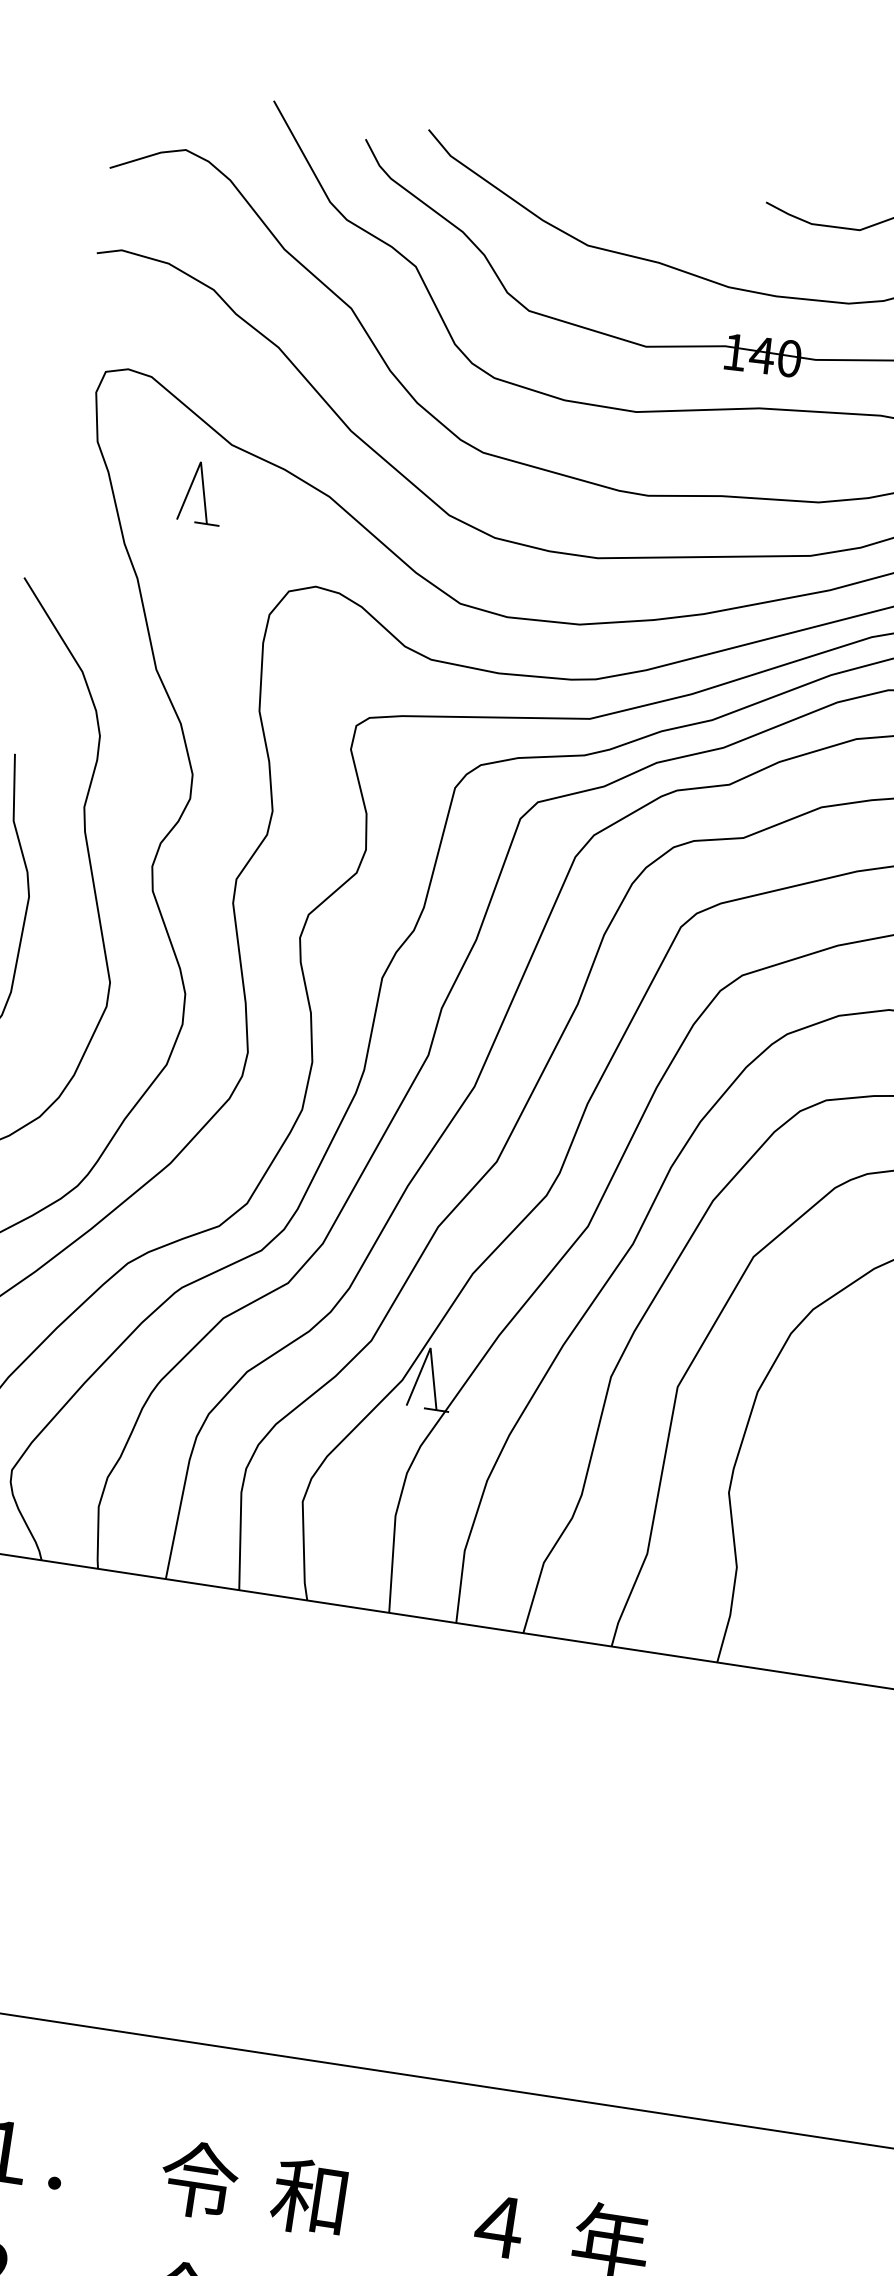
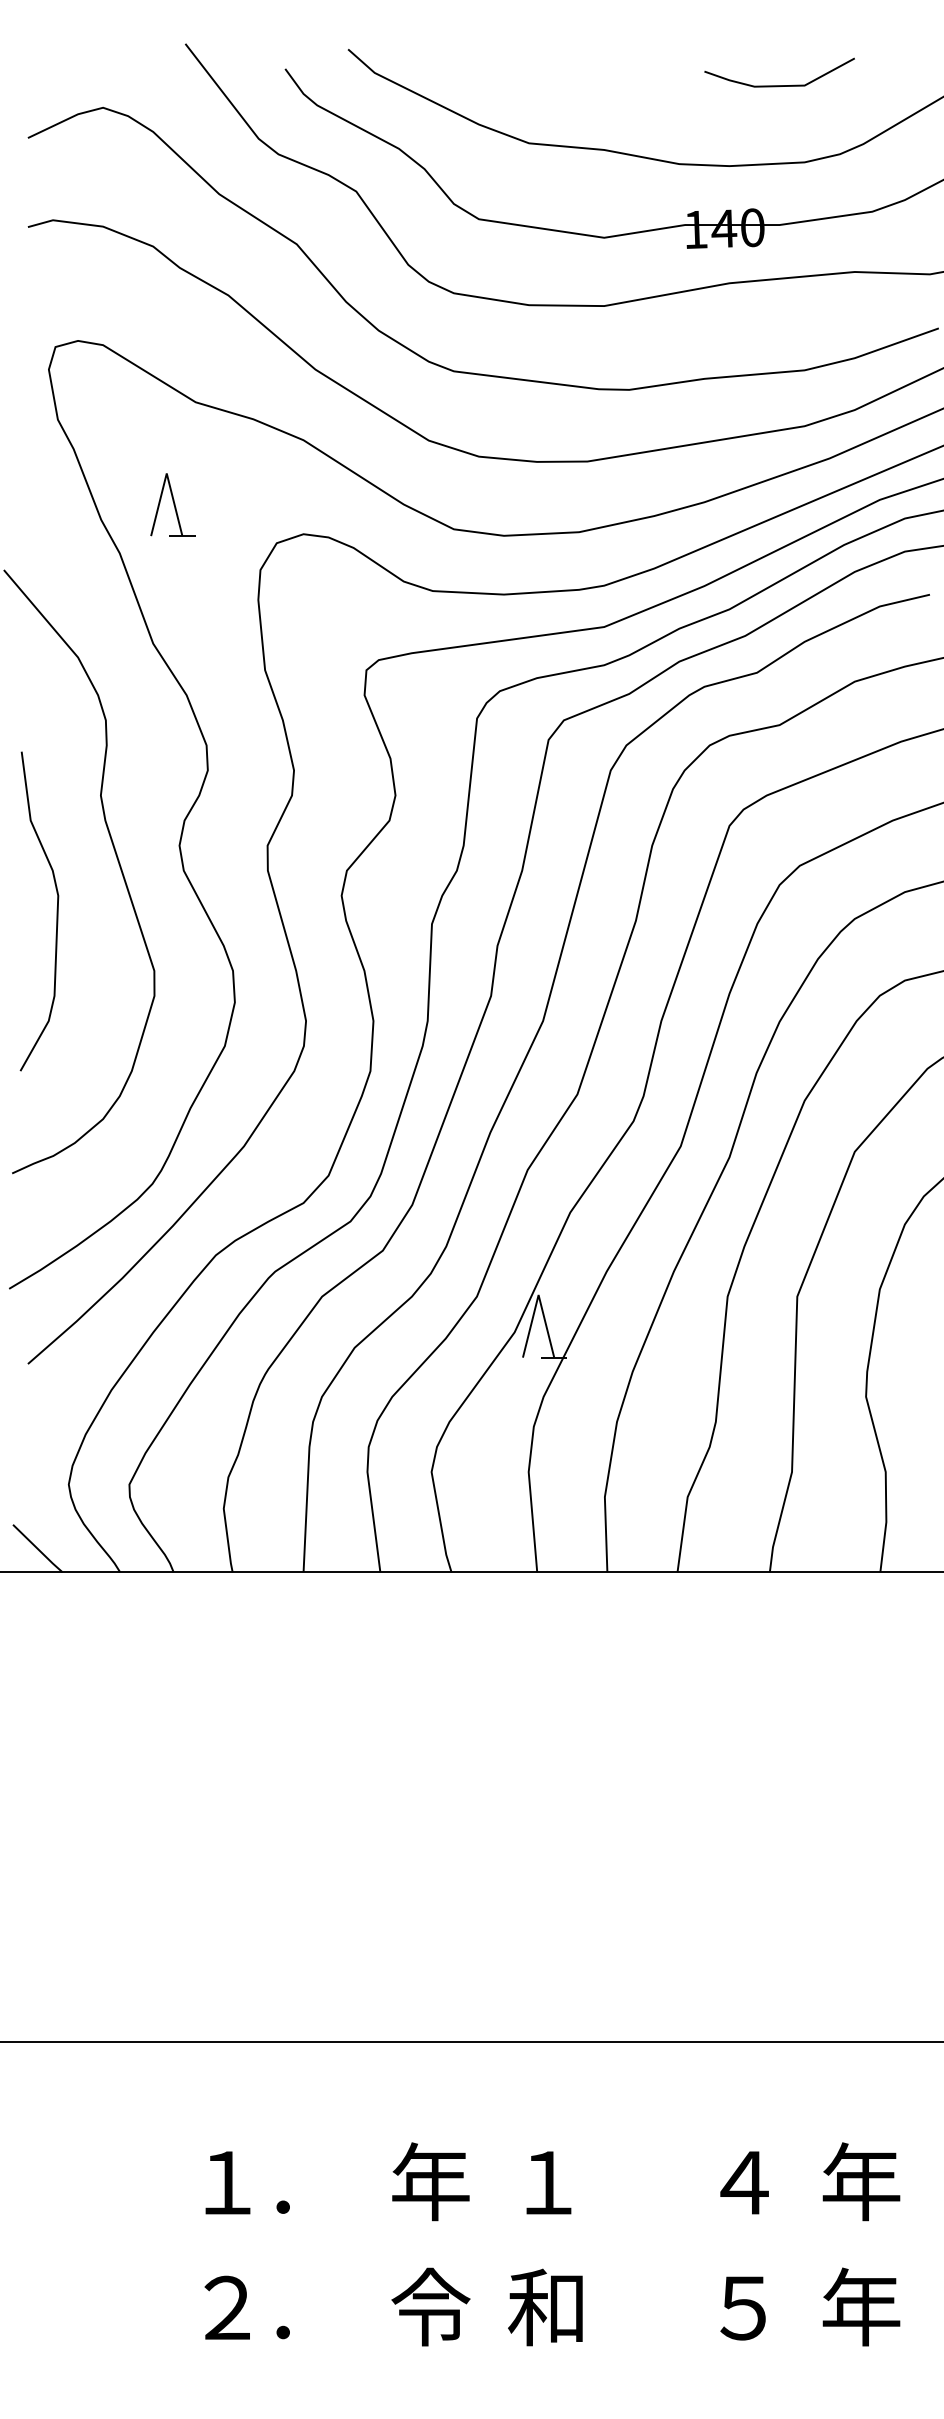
part: (201, 492) -> (172, 504), moved
text: (199, 2179) -> (430, 2181), 令 -> 年
text: (309, 2196) -> (545, 2181), 和 -> １

